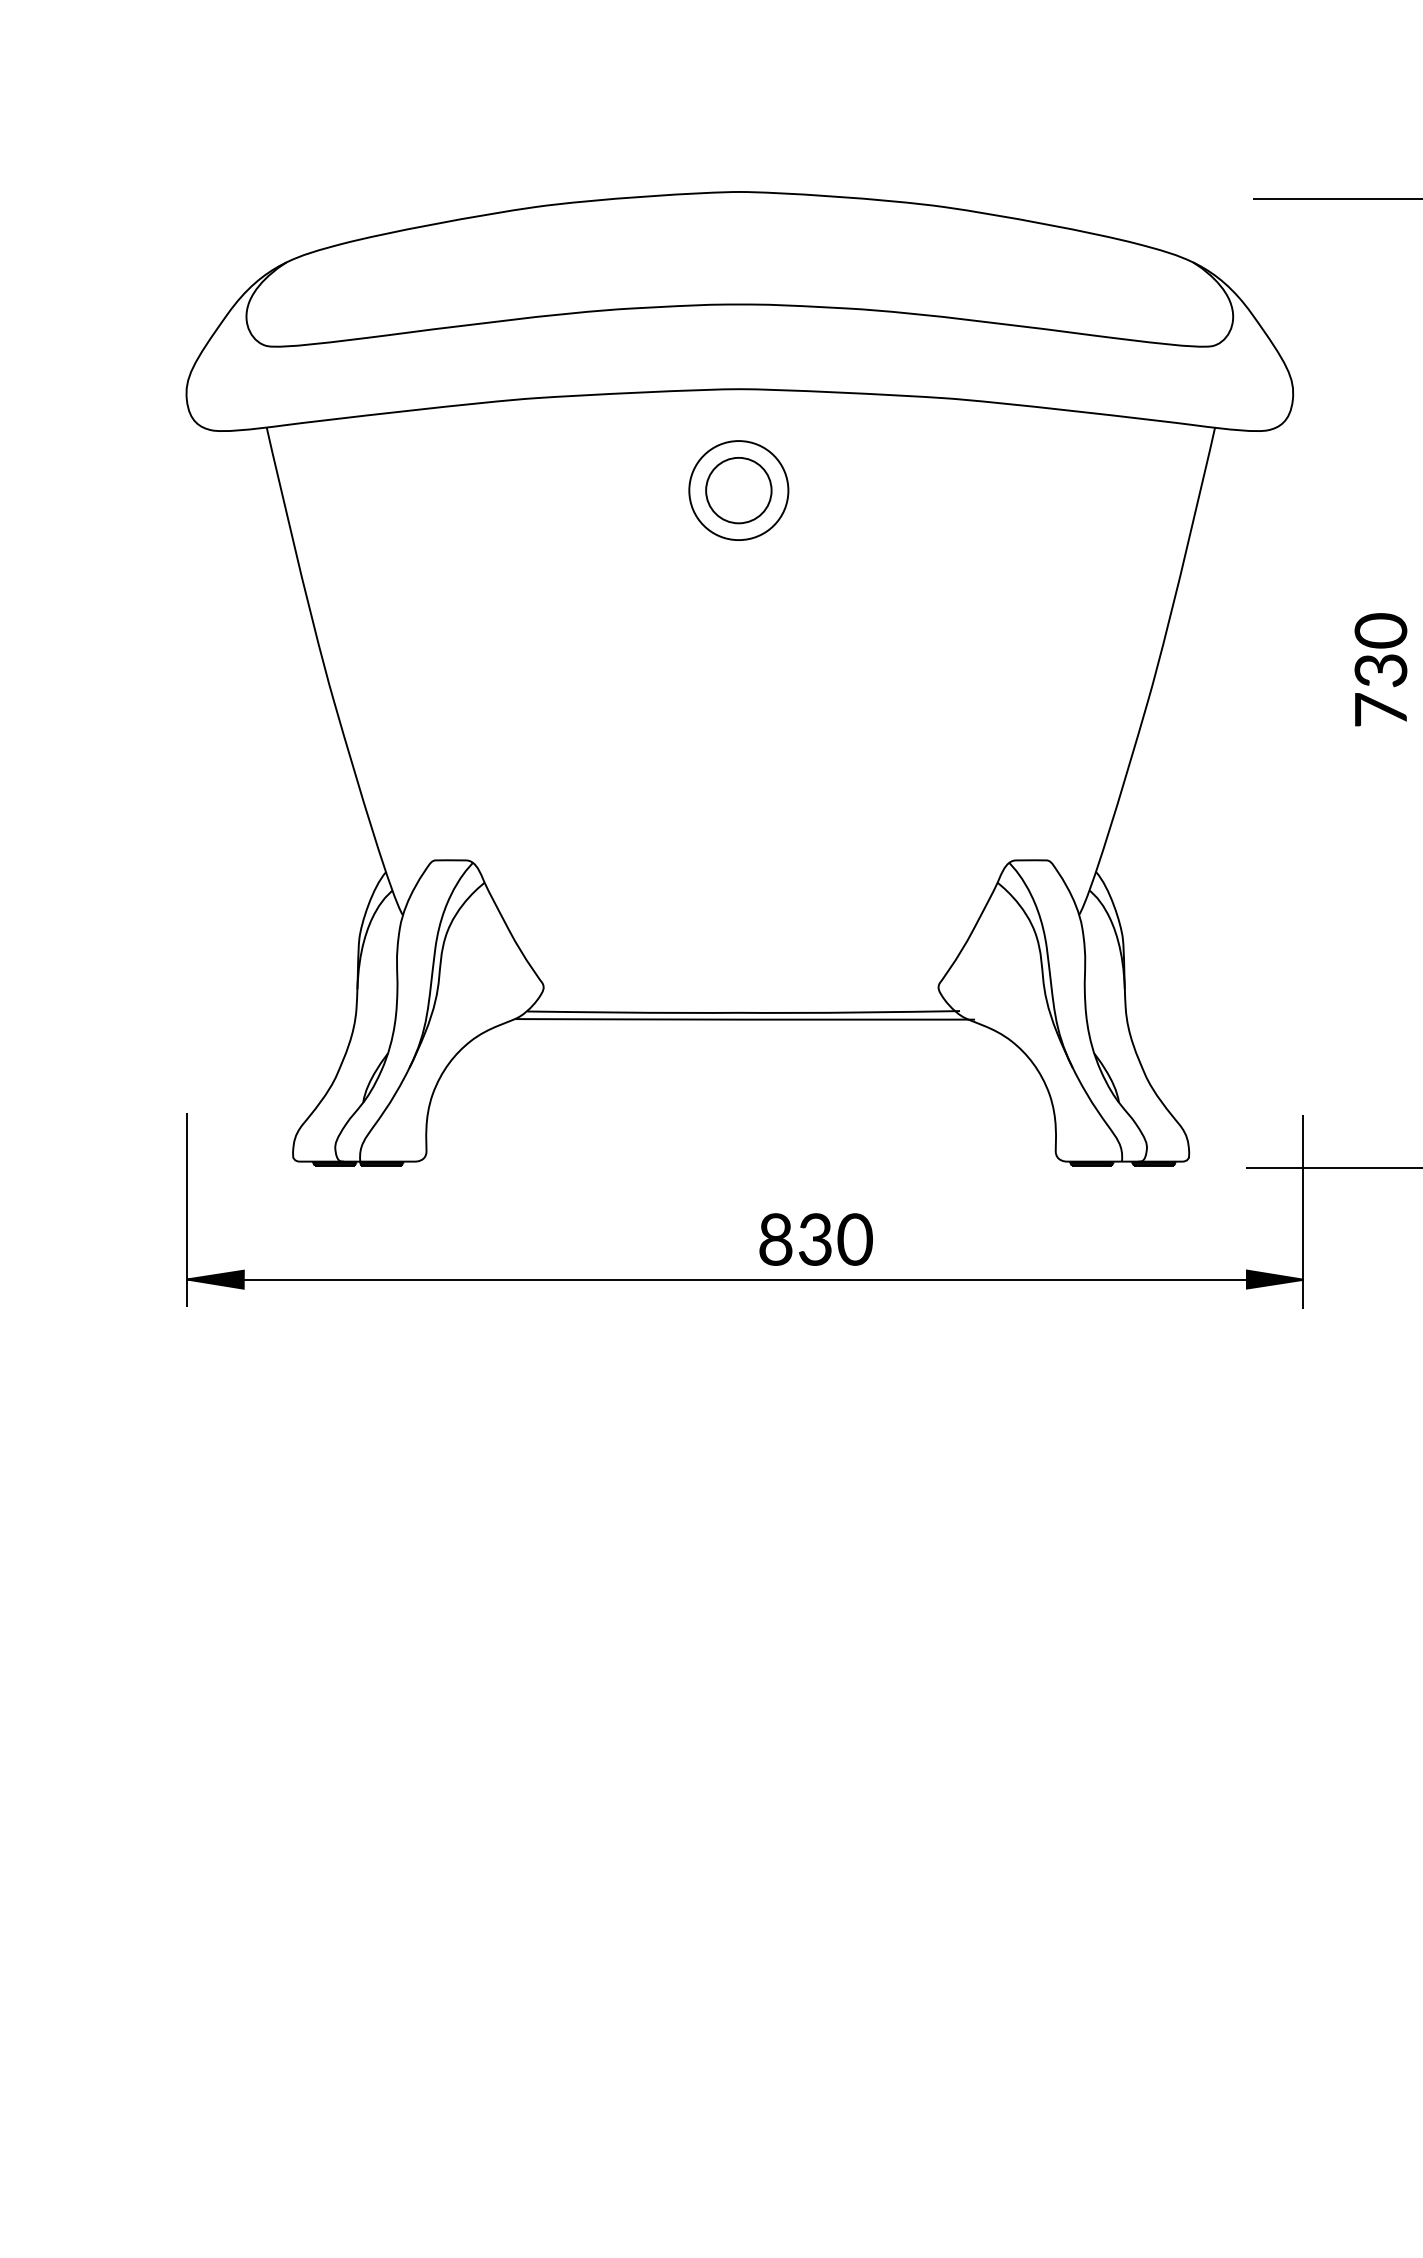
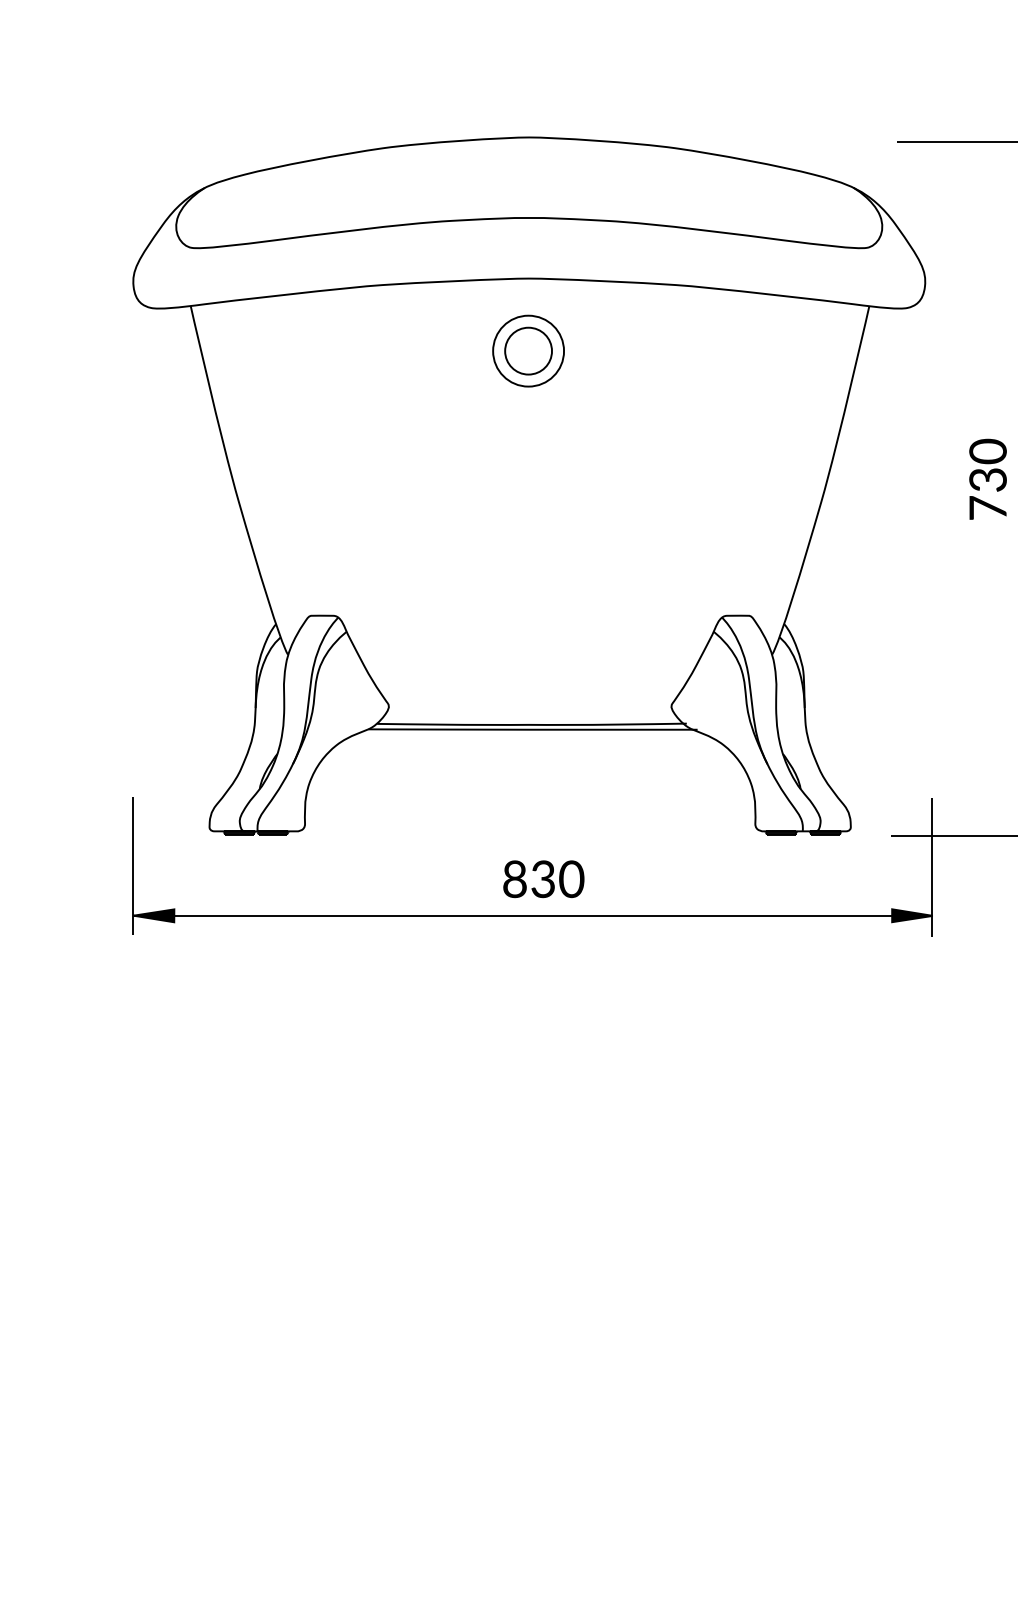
text: (815, 1239) -> (543, 879), moved

